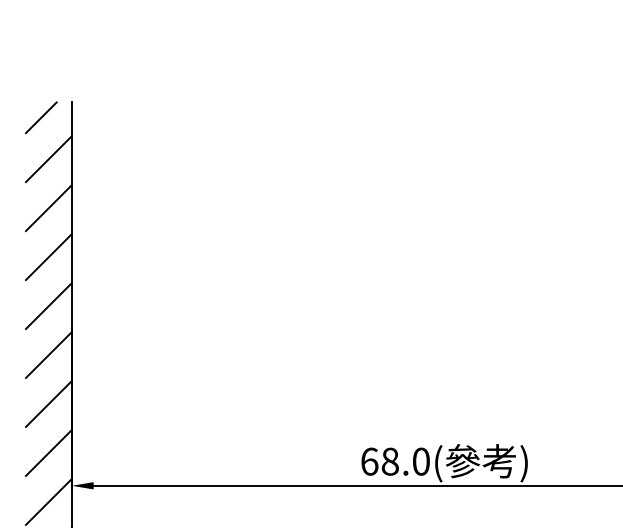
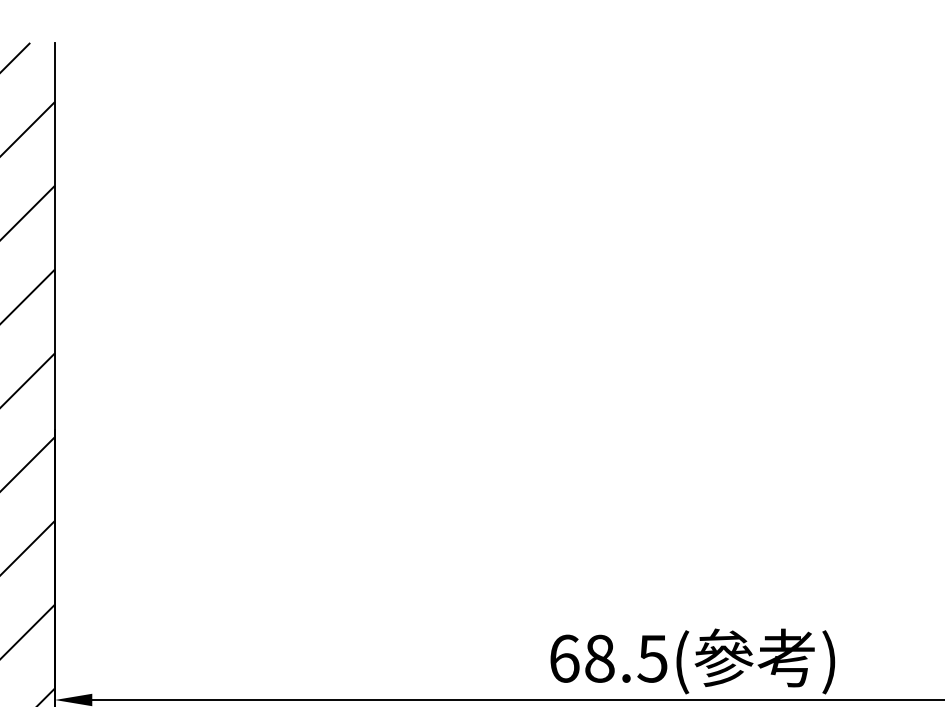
text: (420, 461) -> (651, 658), 68.0 -> 68.5

